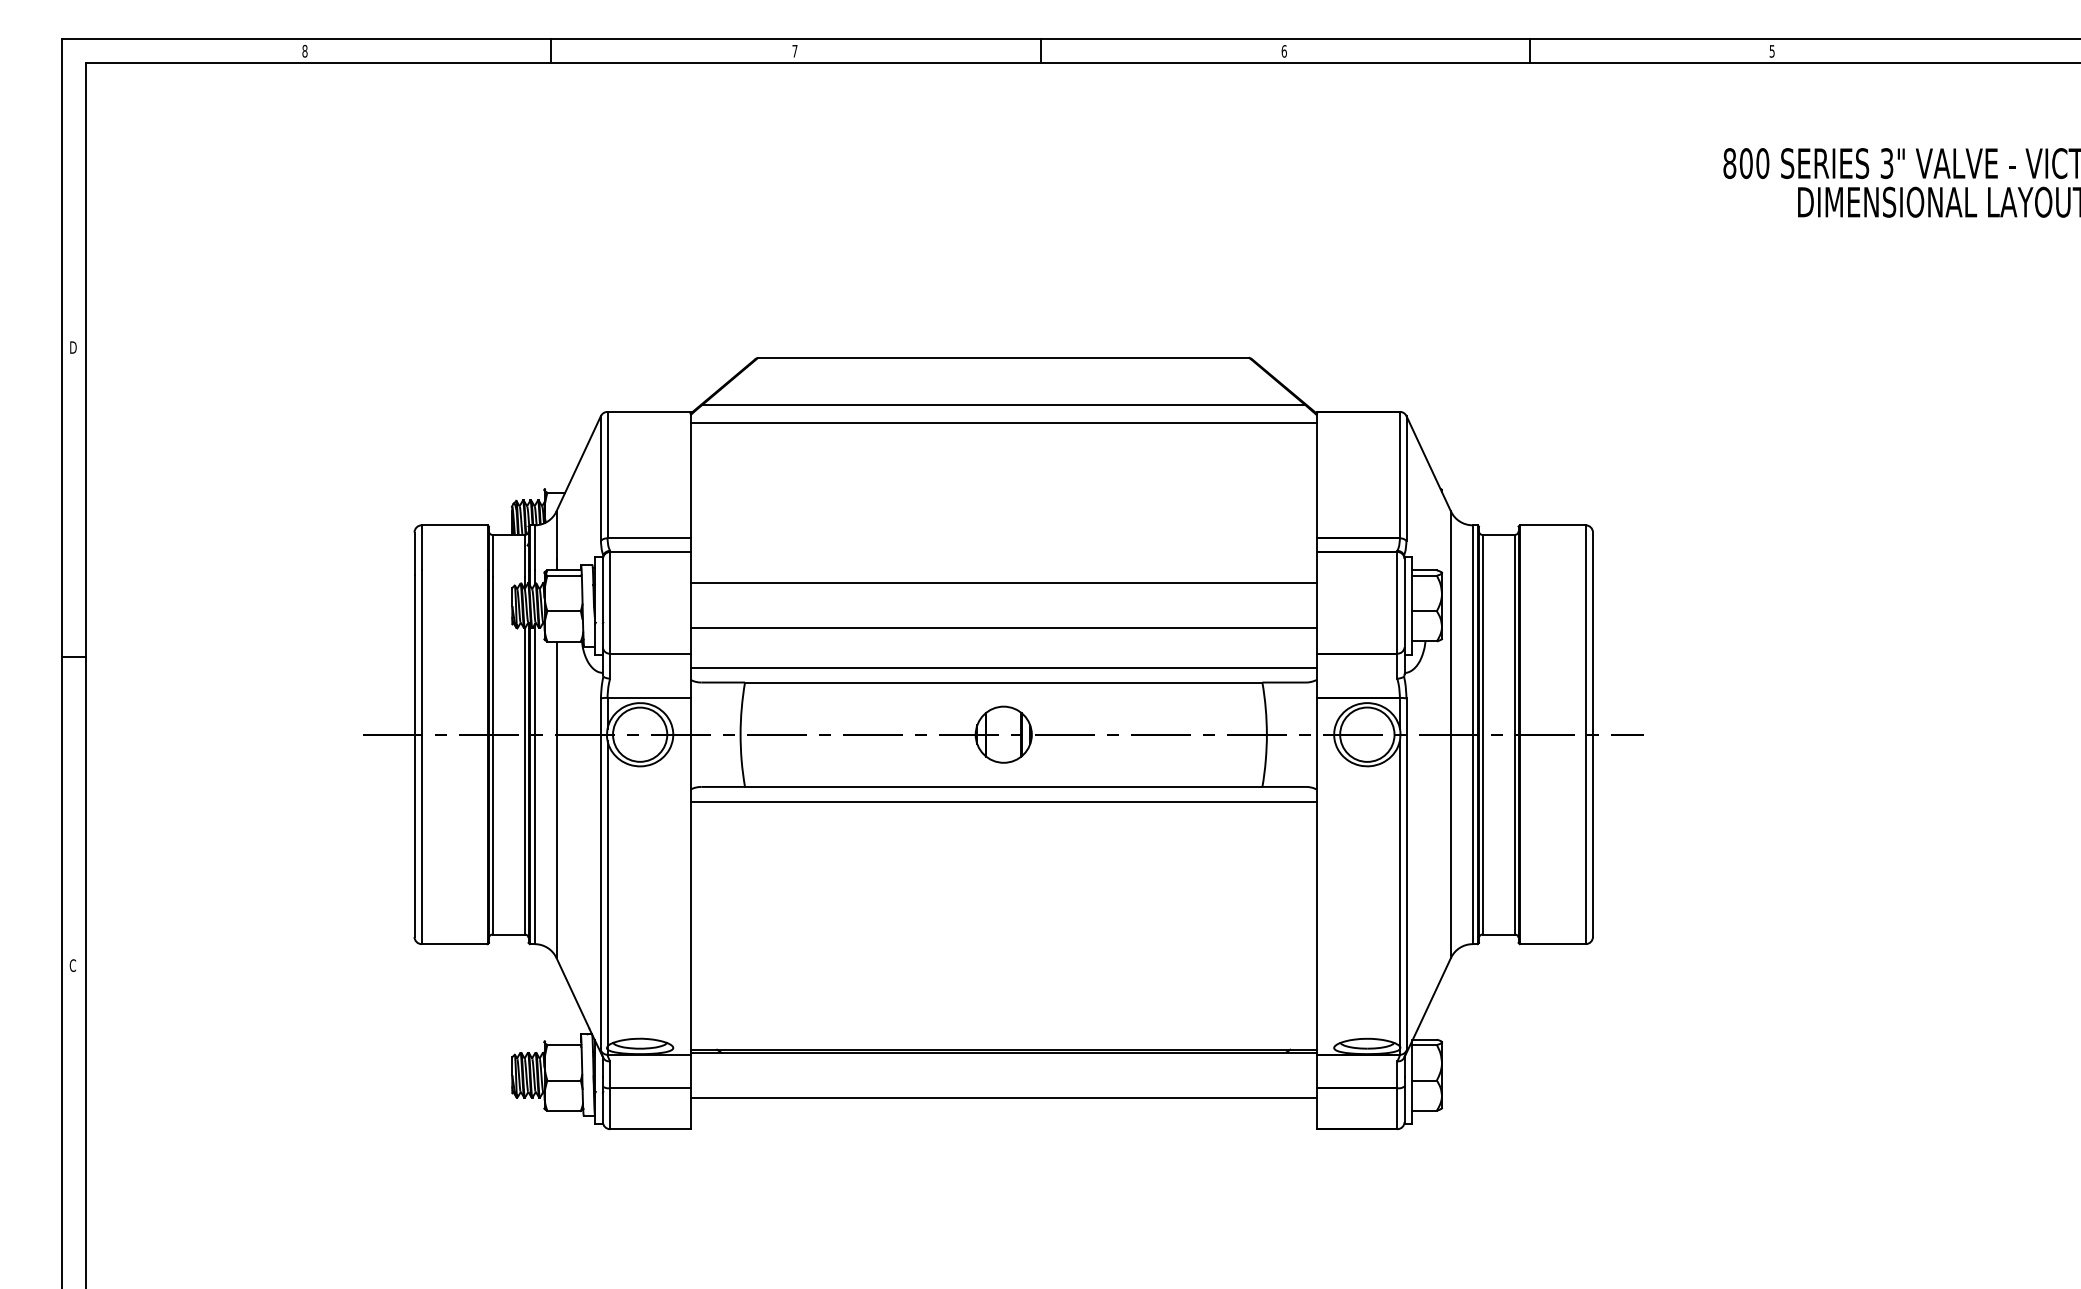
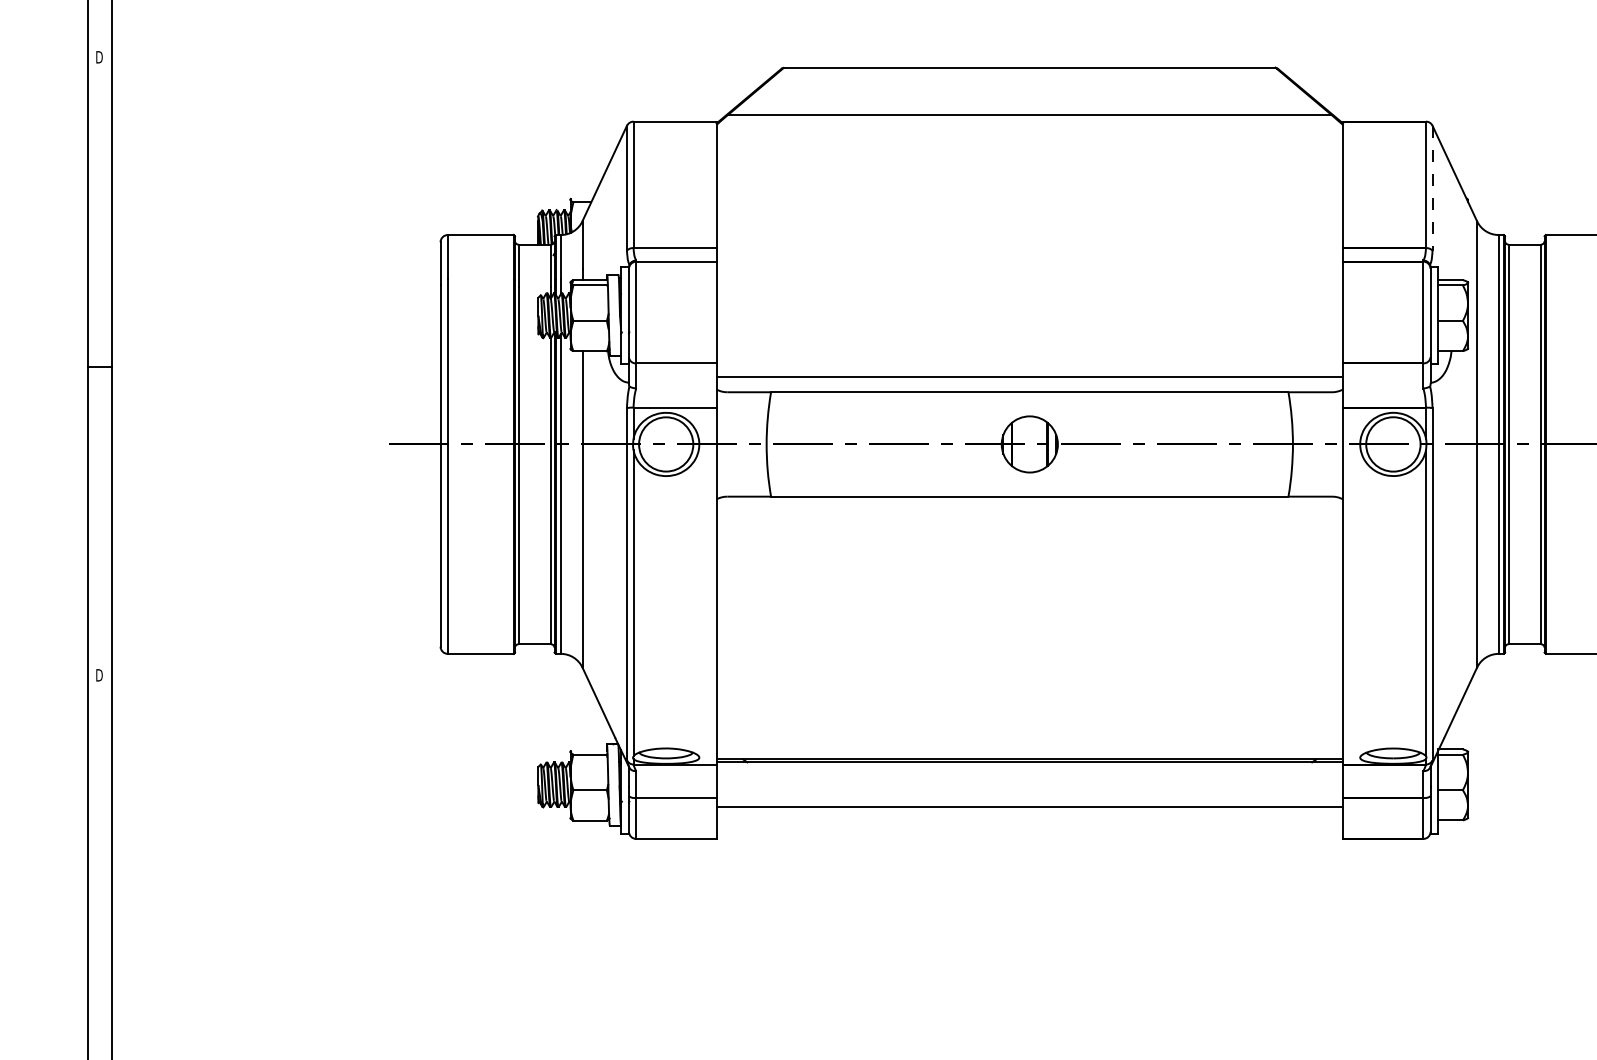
line: (1003, 422) -> (1029, 132), removed
line: (1406, 478) -> (1432, 188), solid -> dashed
line: (1003, 583) -> (1029, 293), removed
line: (1003, 628) -> (1029, 338), removed
line: (1003, 801) -> (1029, 511), removed
text: (72, 965) -> (98, 675), C -> D

